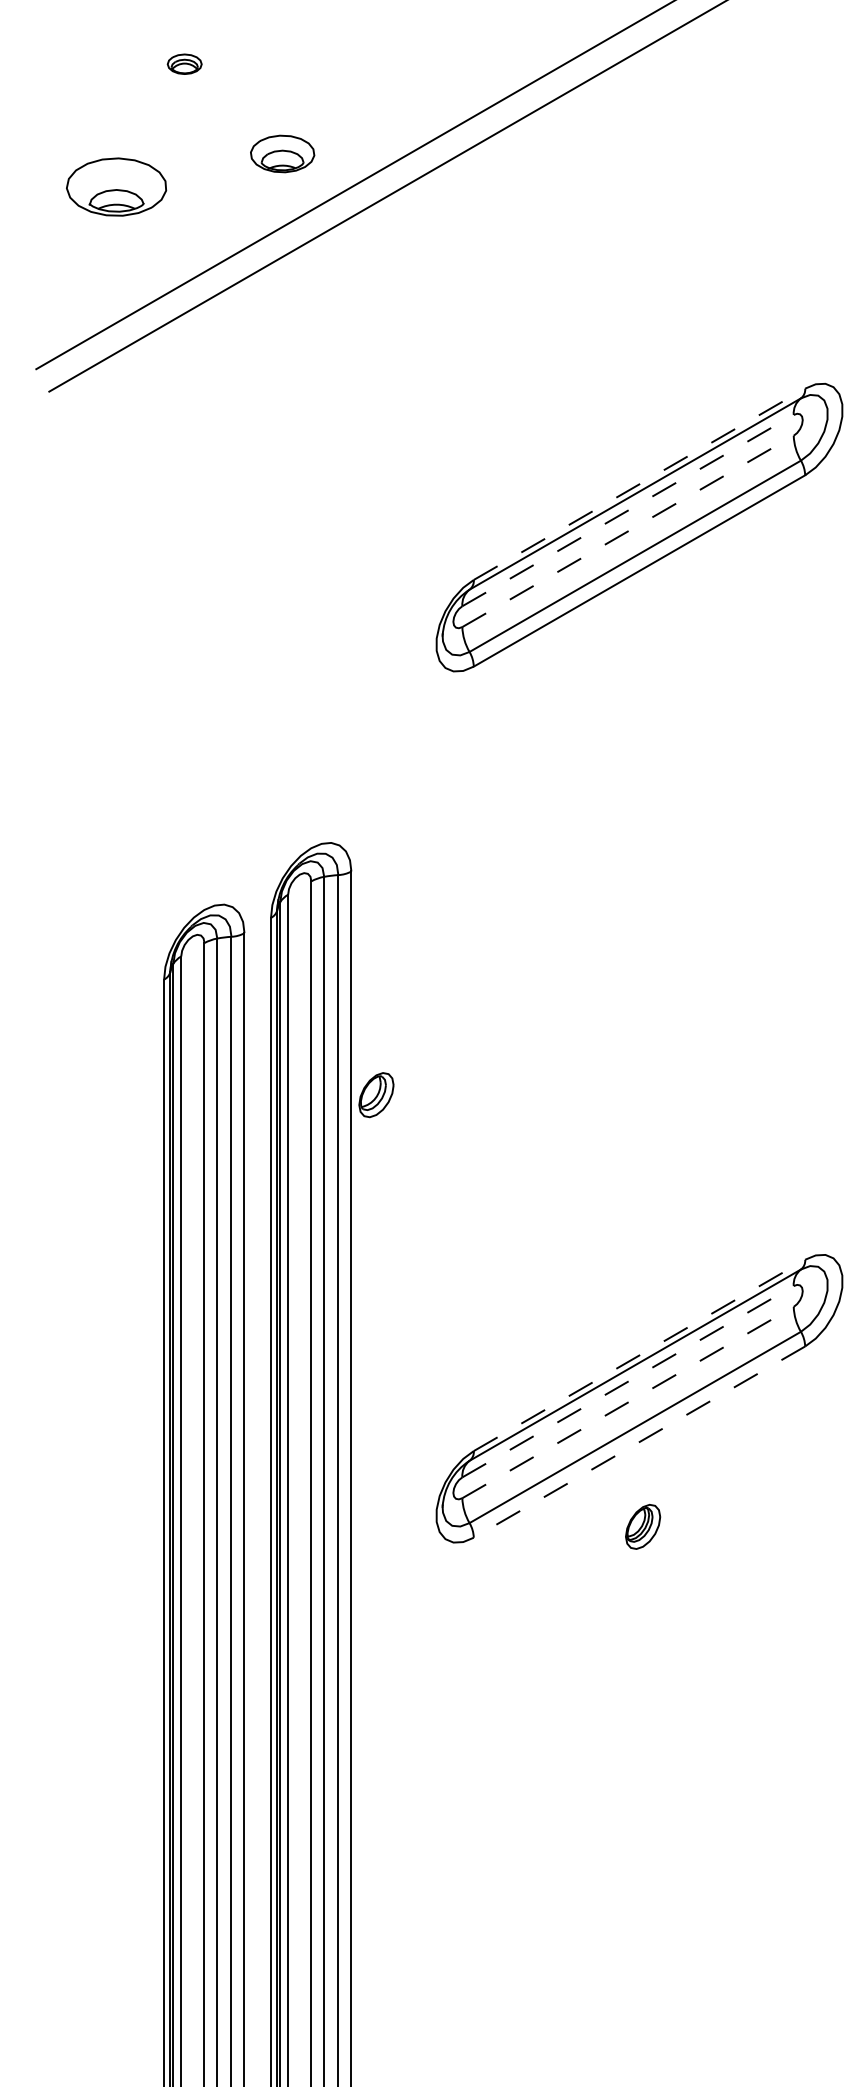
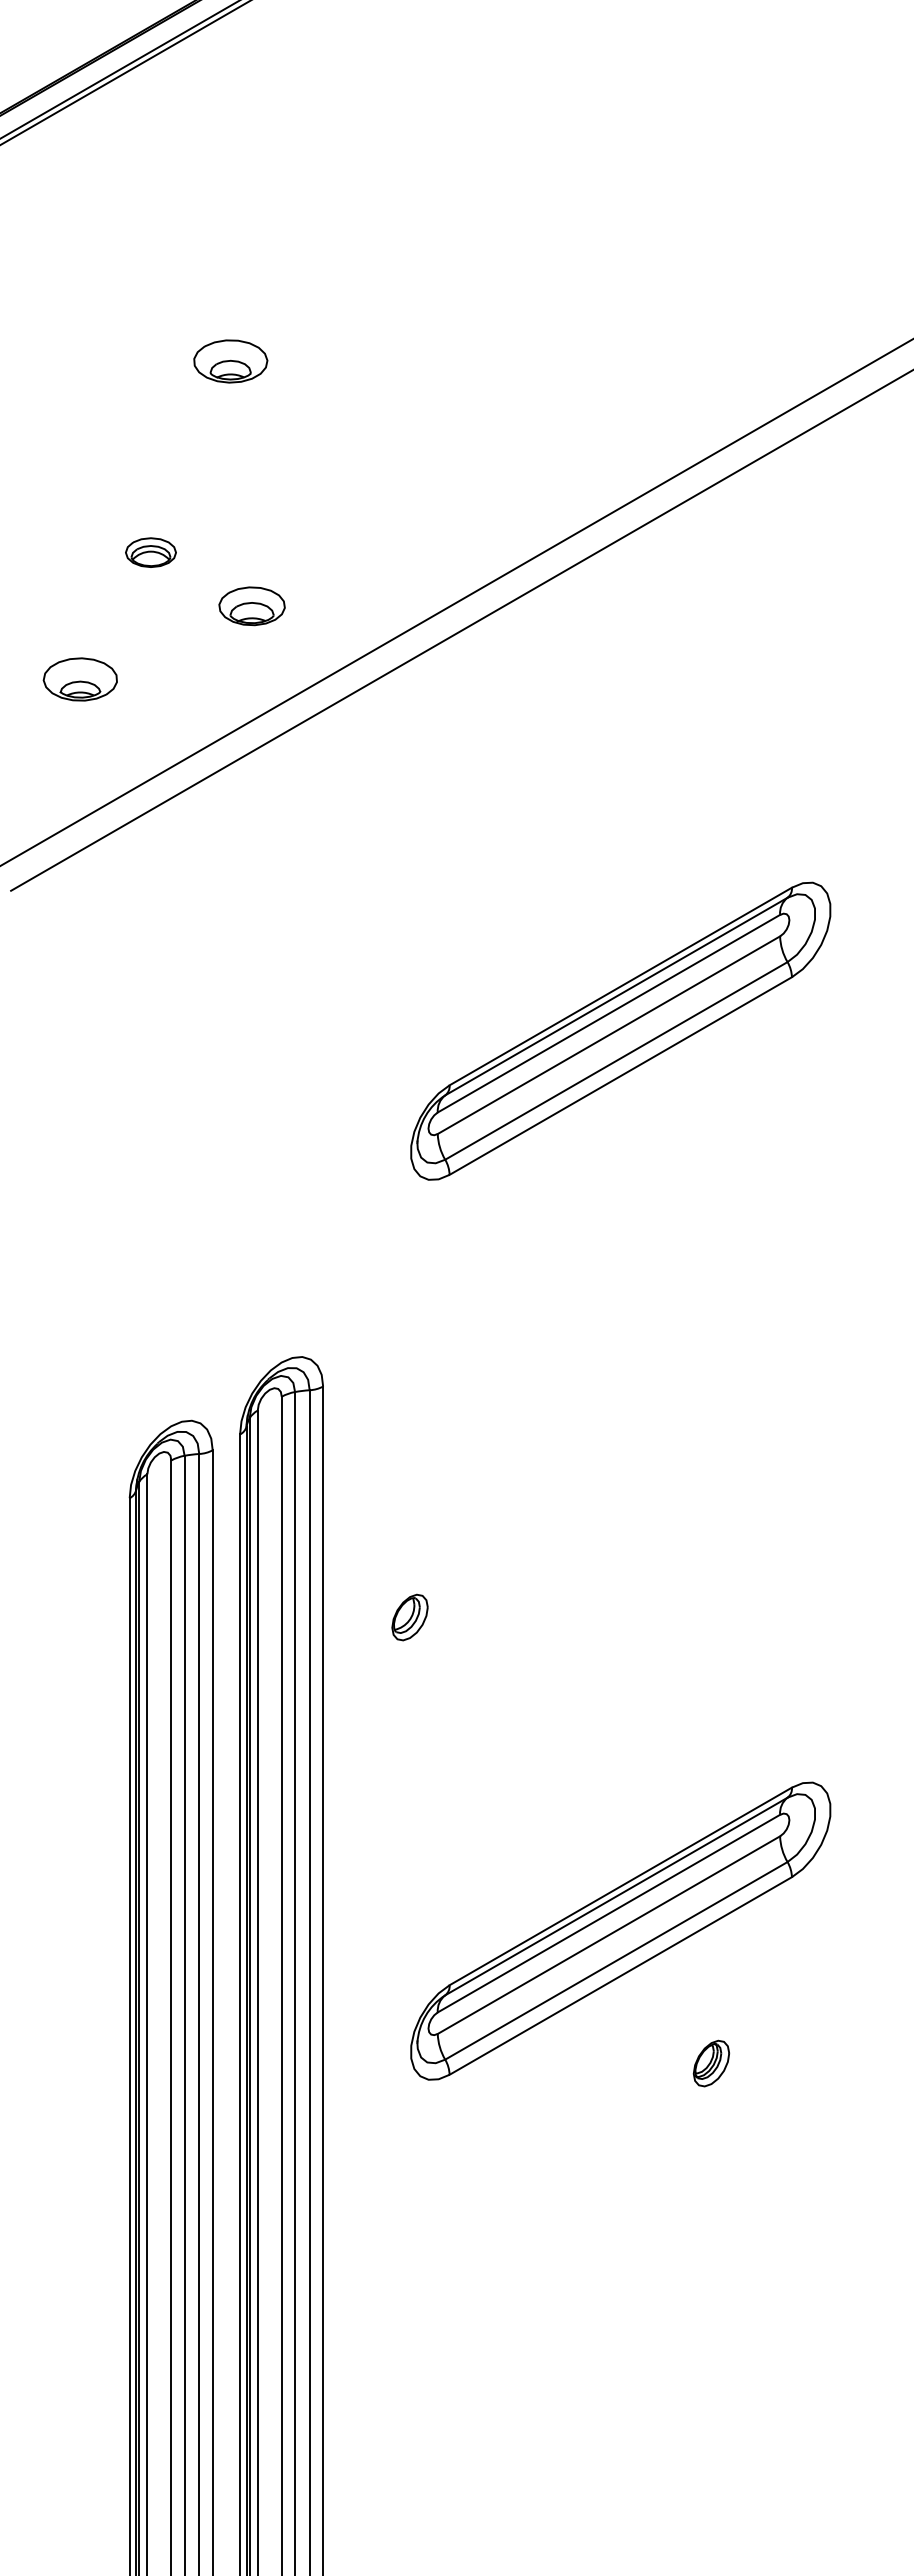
part: (184, 64) -> (150, 552), size x1.43
part: (282, 154) -> (251, 606), moved
part: (115, 187) -> (79, 679), size x0.71
line: (639, 484) -> (620, 986), dashed -> solid
line: (627, 510) -> (608, 1013), dashed -> solid
line: (627, 531) -> (608, 1035), dashed -> solid
part: (375, 1095) -> (409, 1617), moved
line: (639, 1355) -> (620, 1886), dashed -> solid
line: (627, 1381) -> (608, 1913), dashed -> solid
line: (627, 1402) -> (608, 1935), dashed -> solid
line: (639, 1441) -> (620, 1975), dashed -> solid
part: (643, 1526) -> (711, 2063), moved

